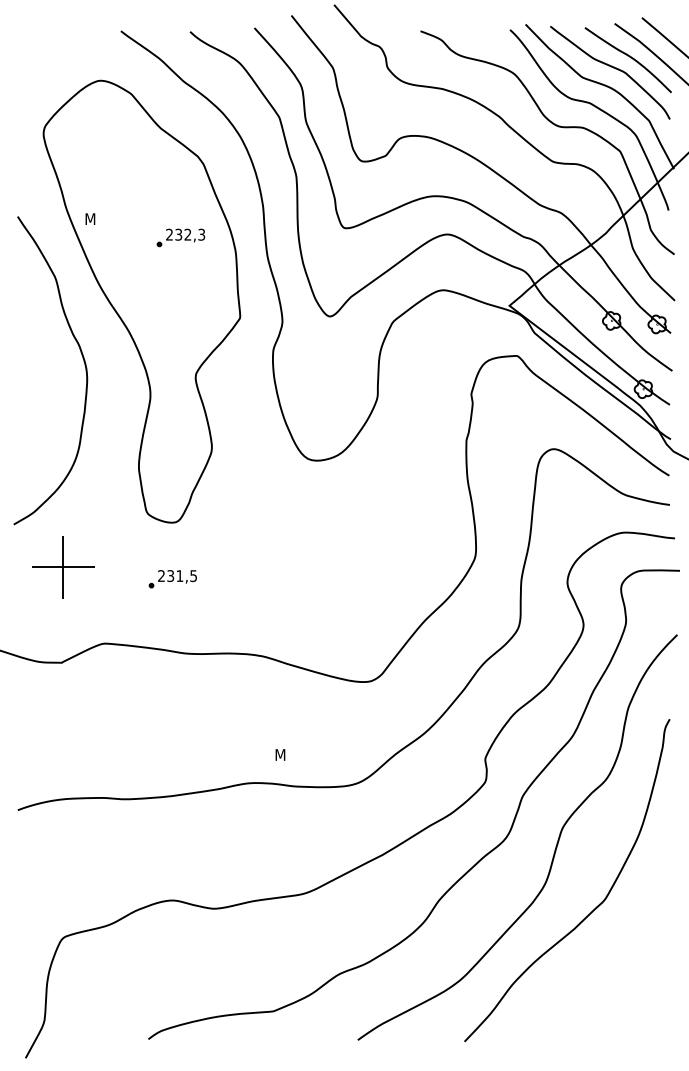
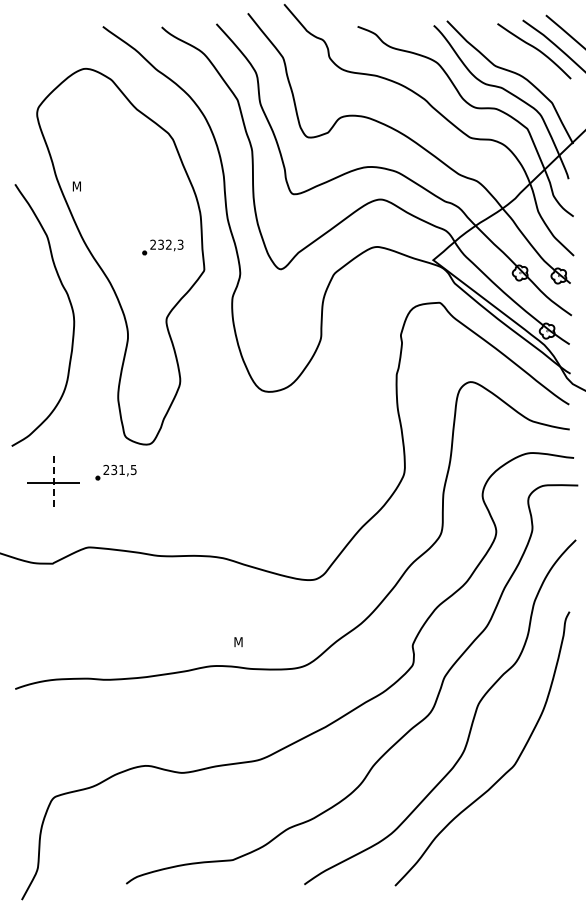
curve: (610, 67) -> (519, 57), removed
part: (180, 237) -> (162, 247), moved
line: (62, 567) -> (53, 482), solid -> dashed
part: (172, 579) -> (115, 472), moved

